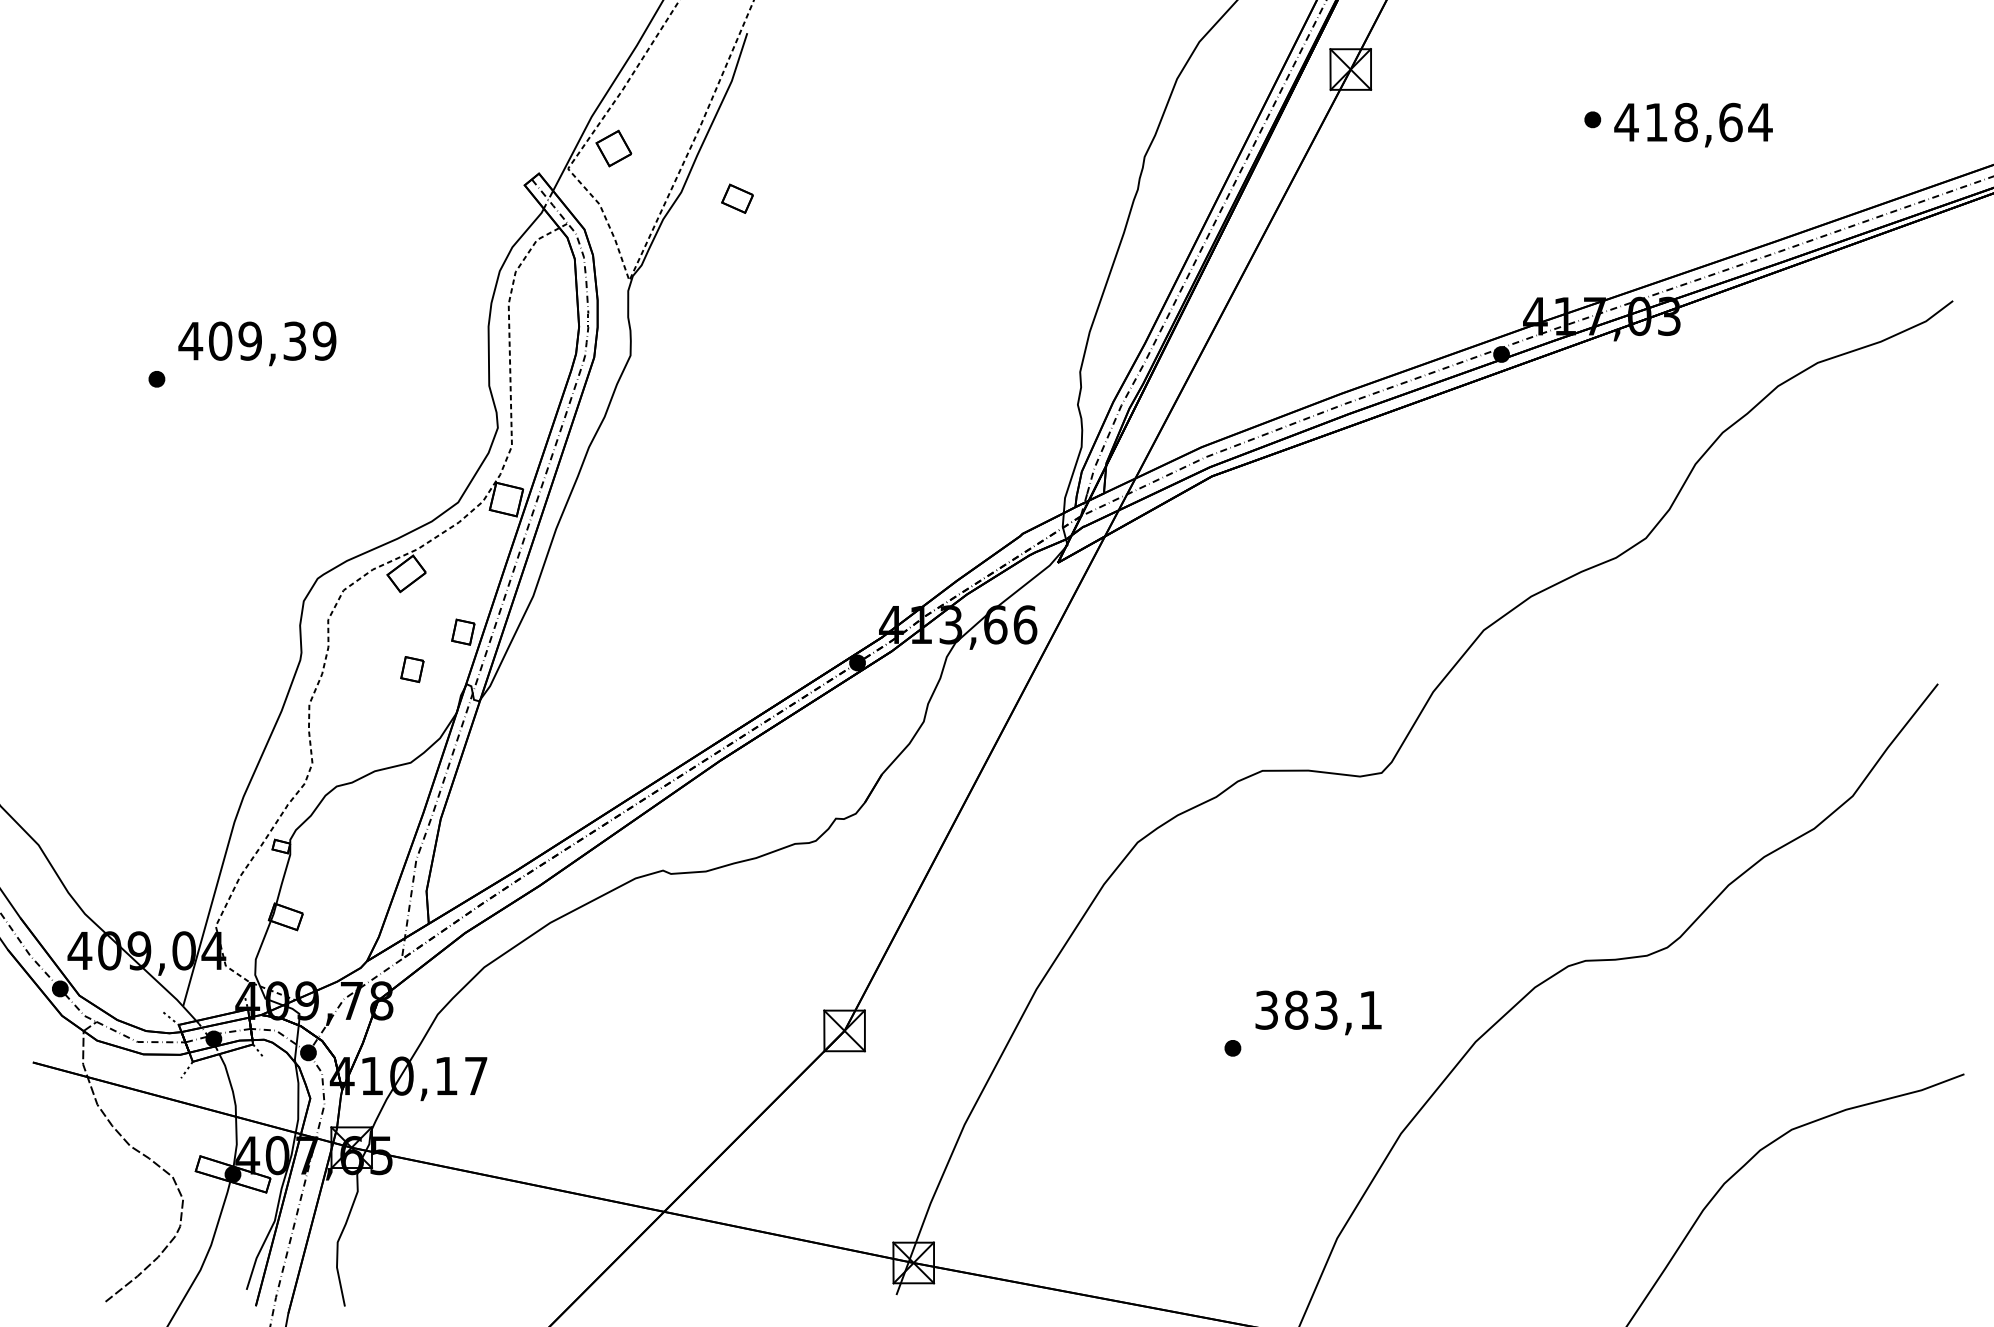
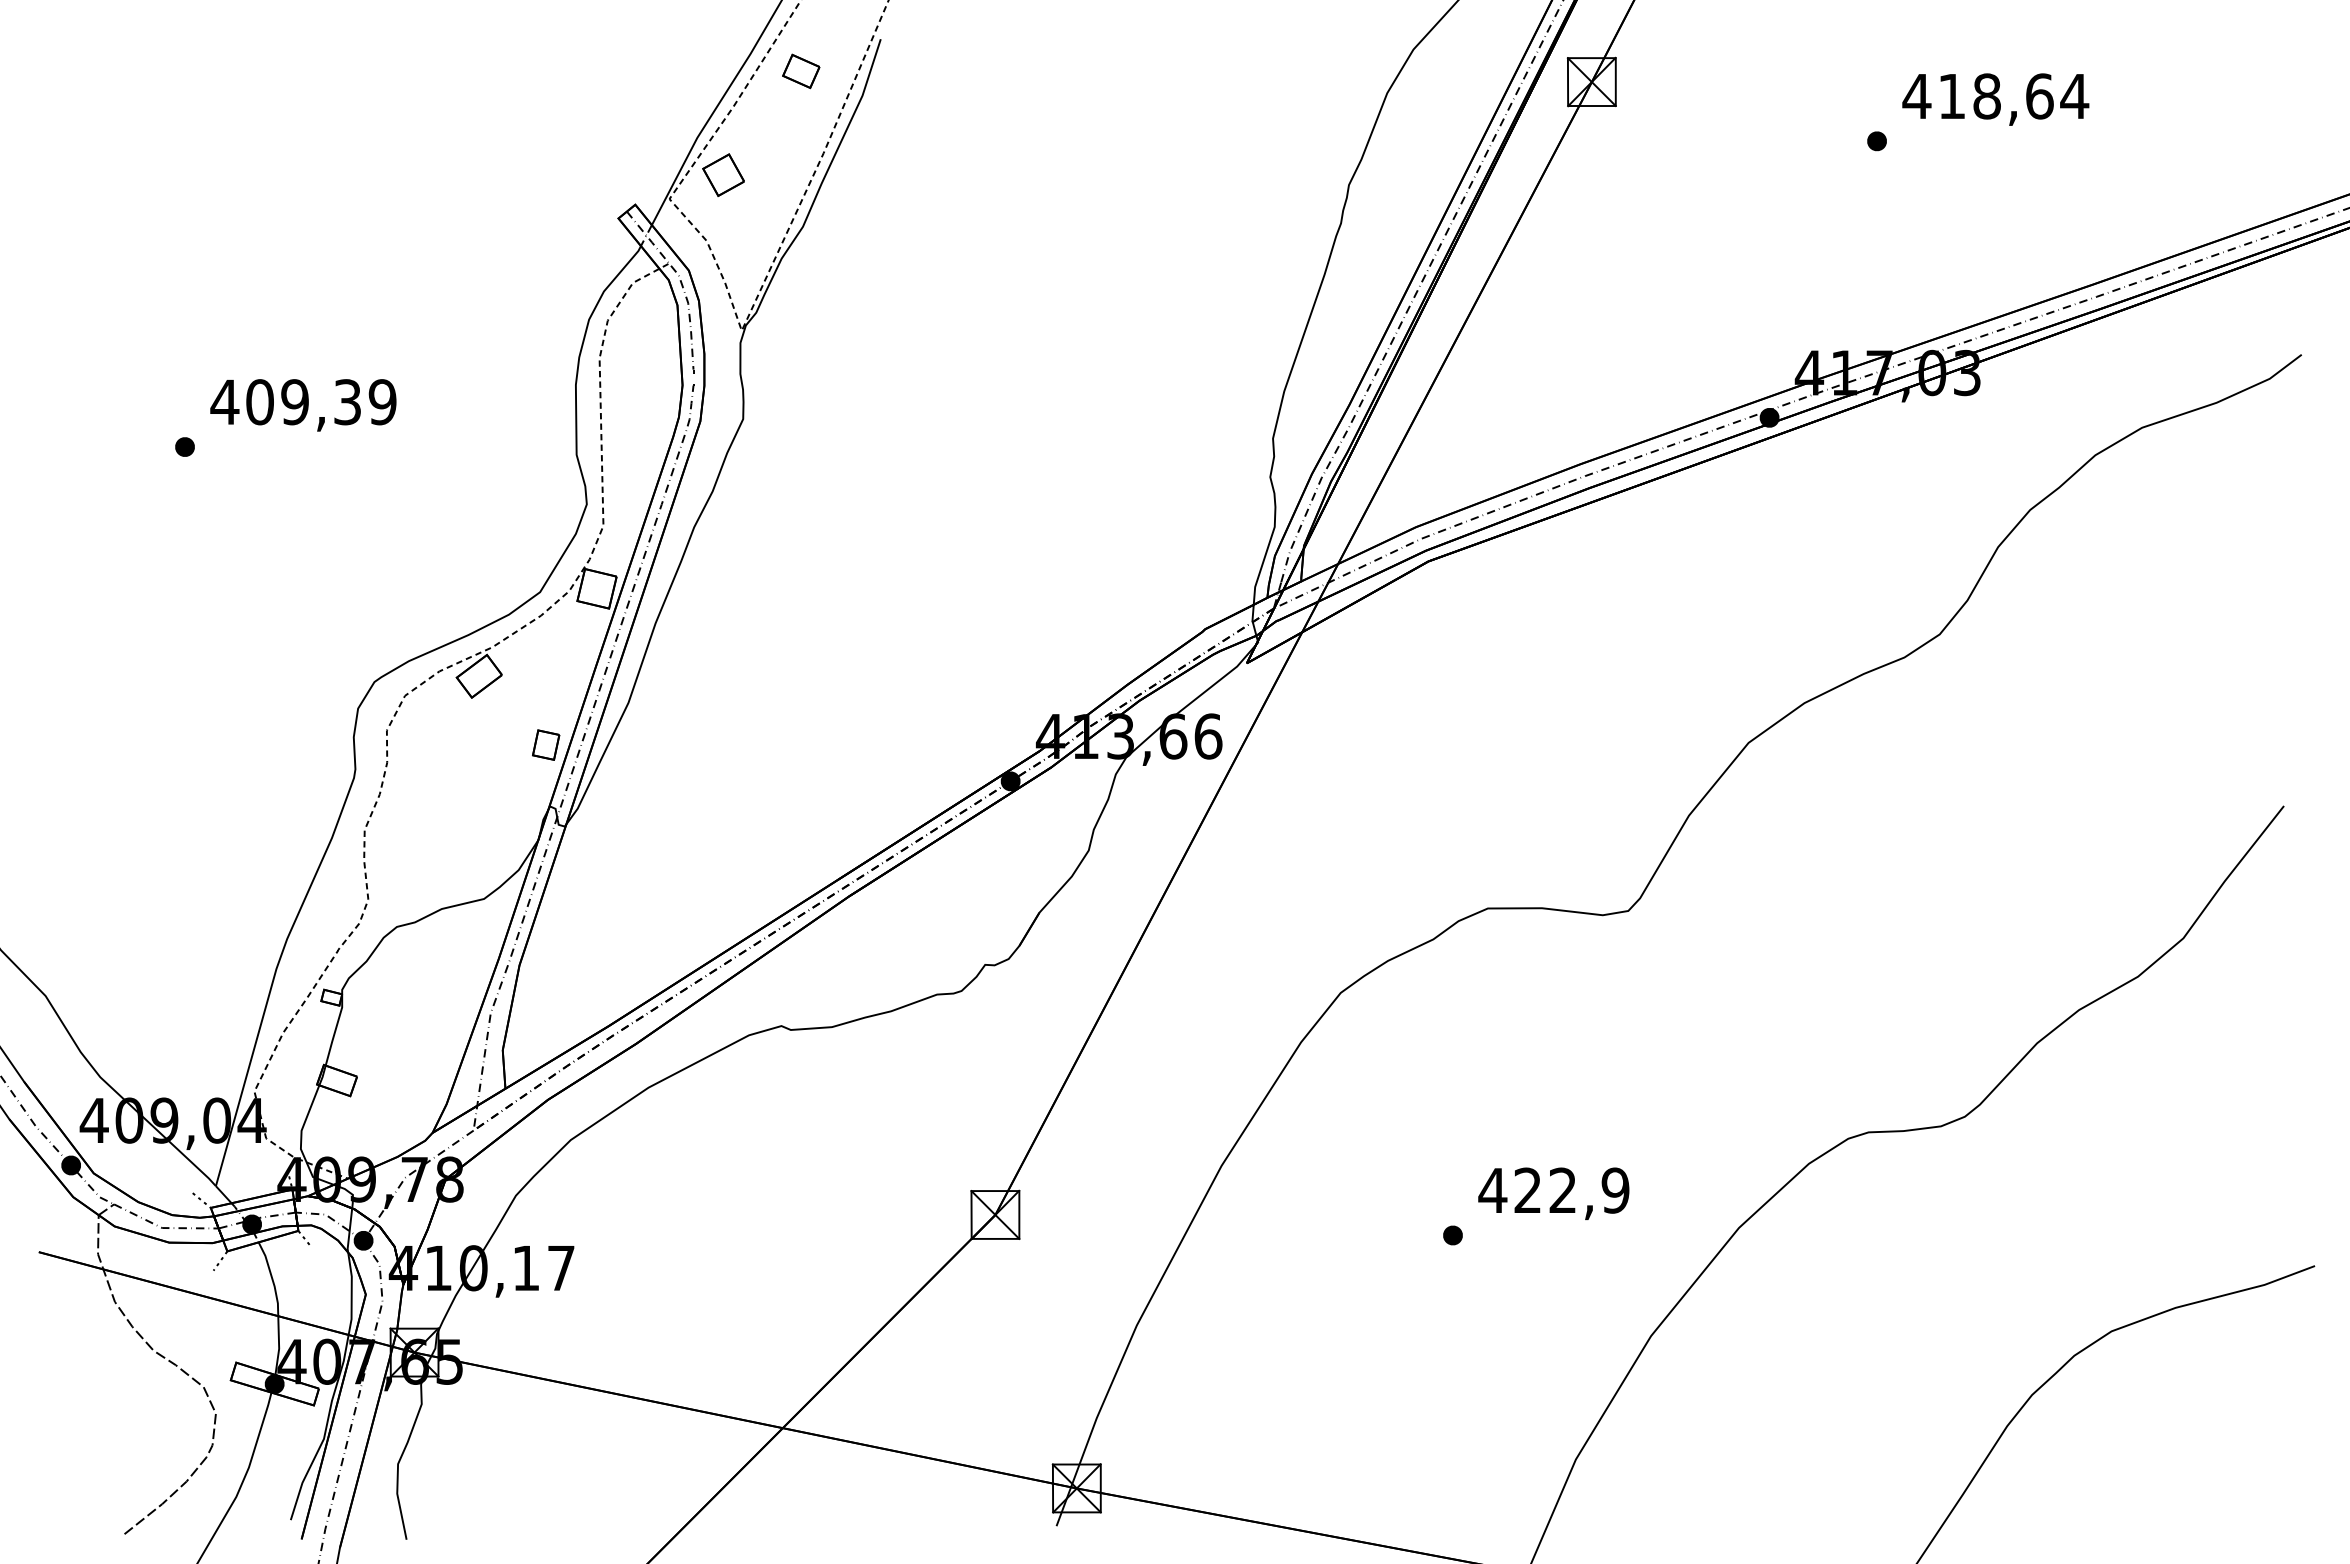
text: (1693, 125) -> (1995, 99), moved
part: (737, 198) -> (801, 71), moved
part: (412, 669) -> (486, 788), removed
text: (1318, 1010) -> (1553, 1190), 383,1 -> 422,9

